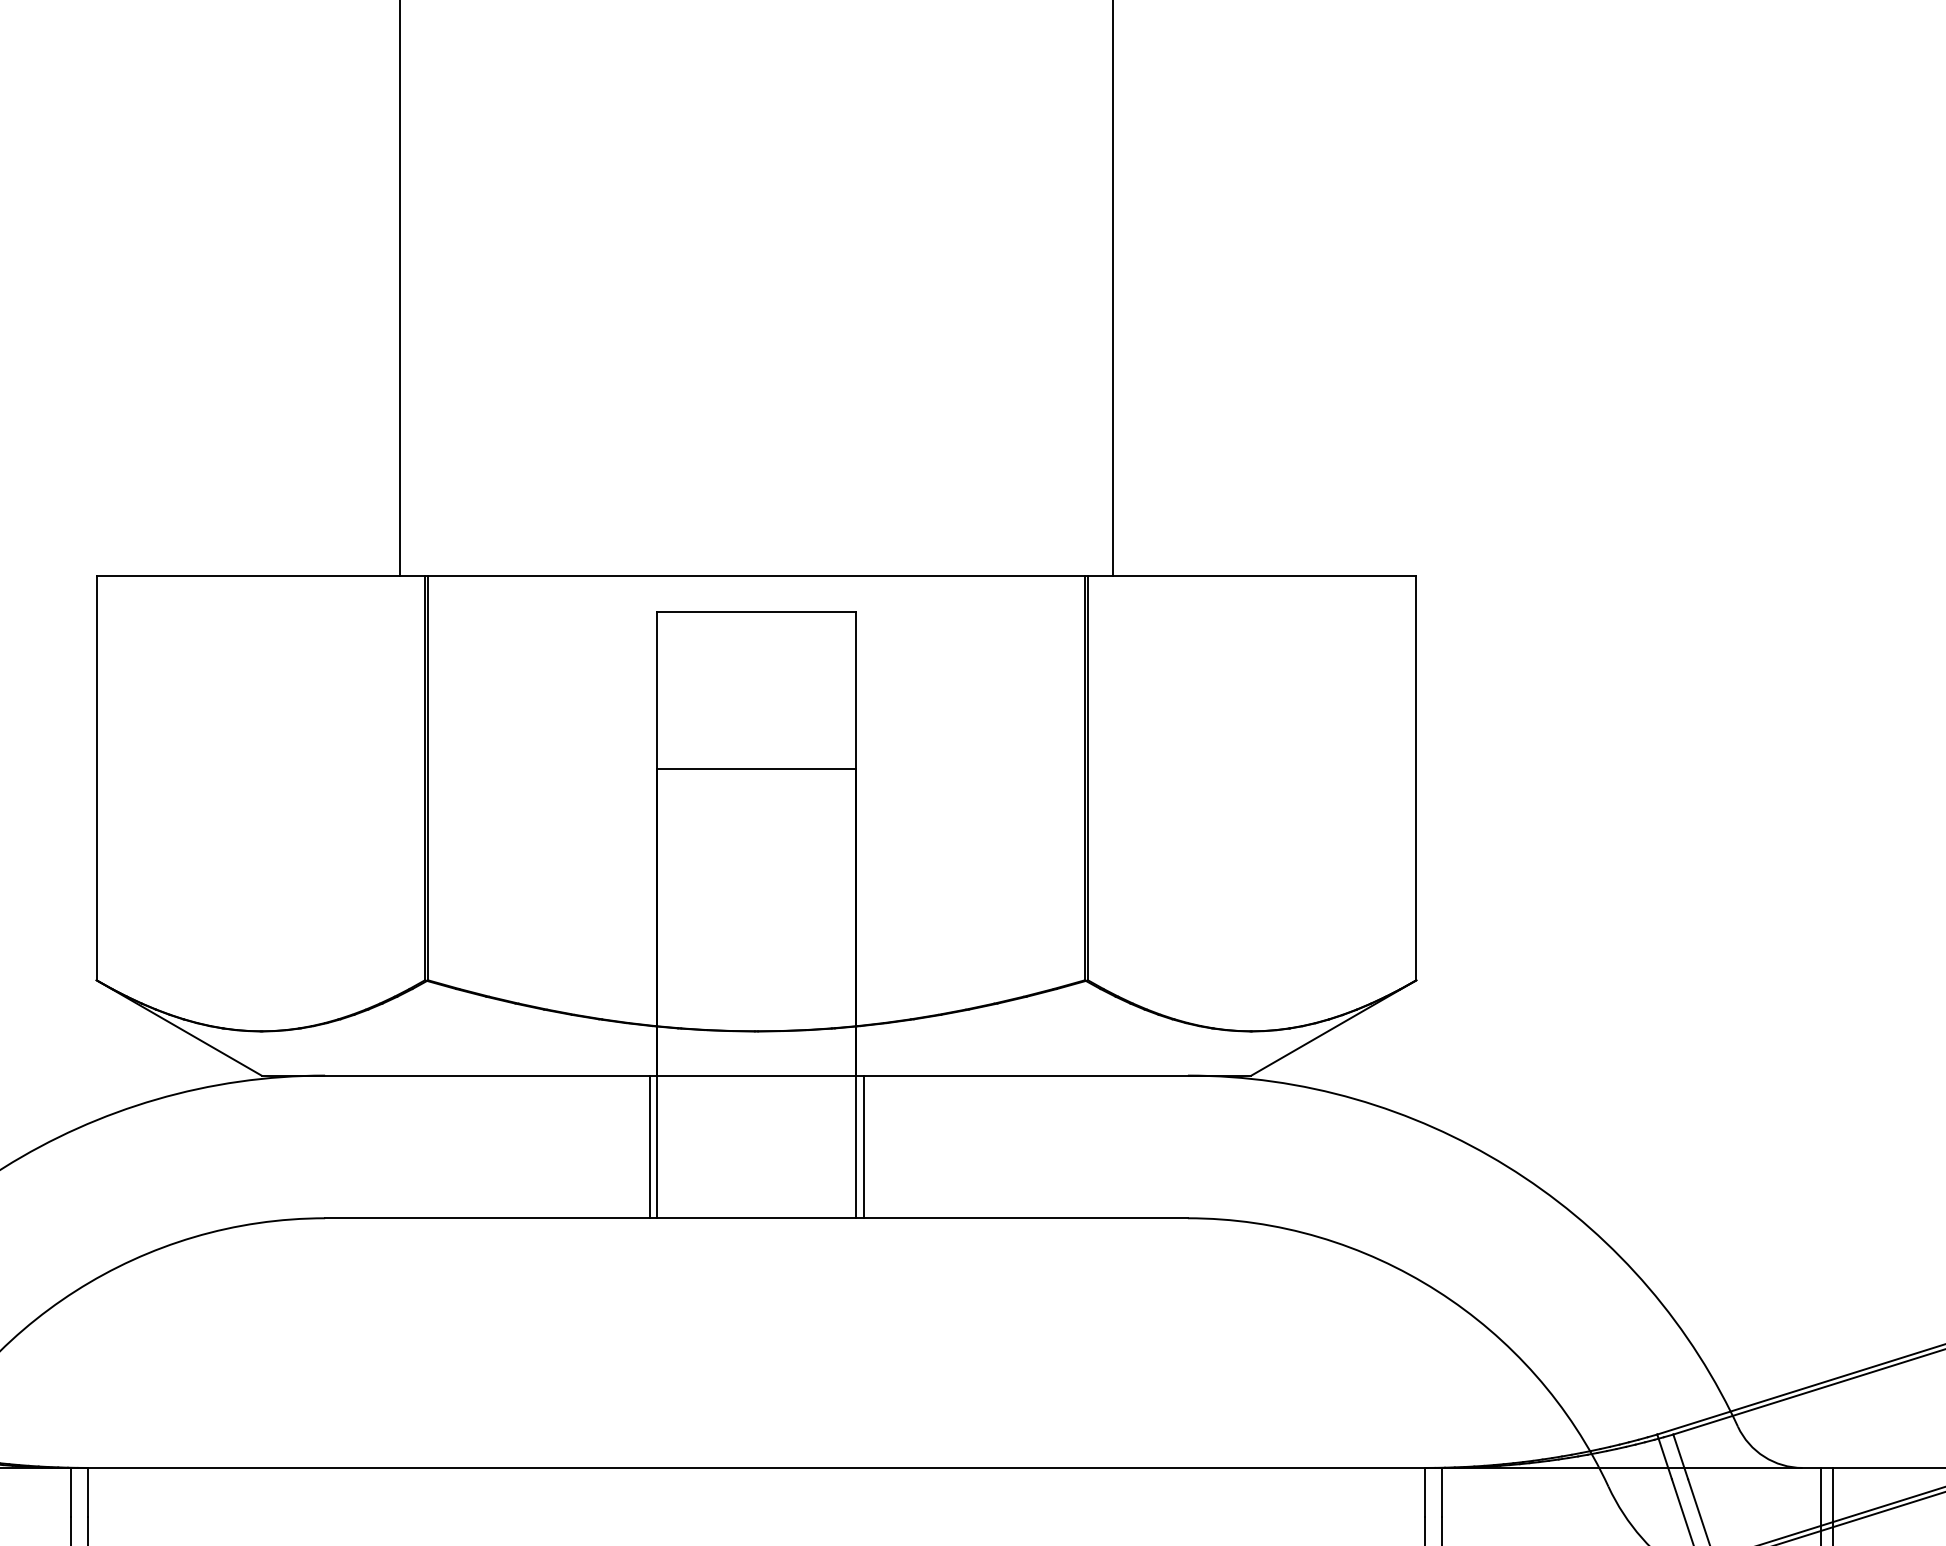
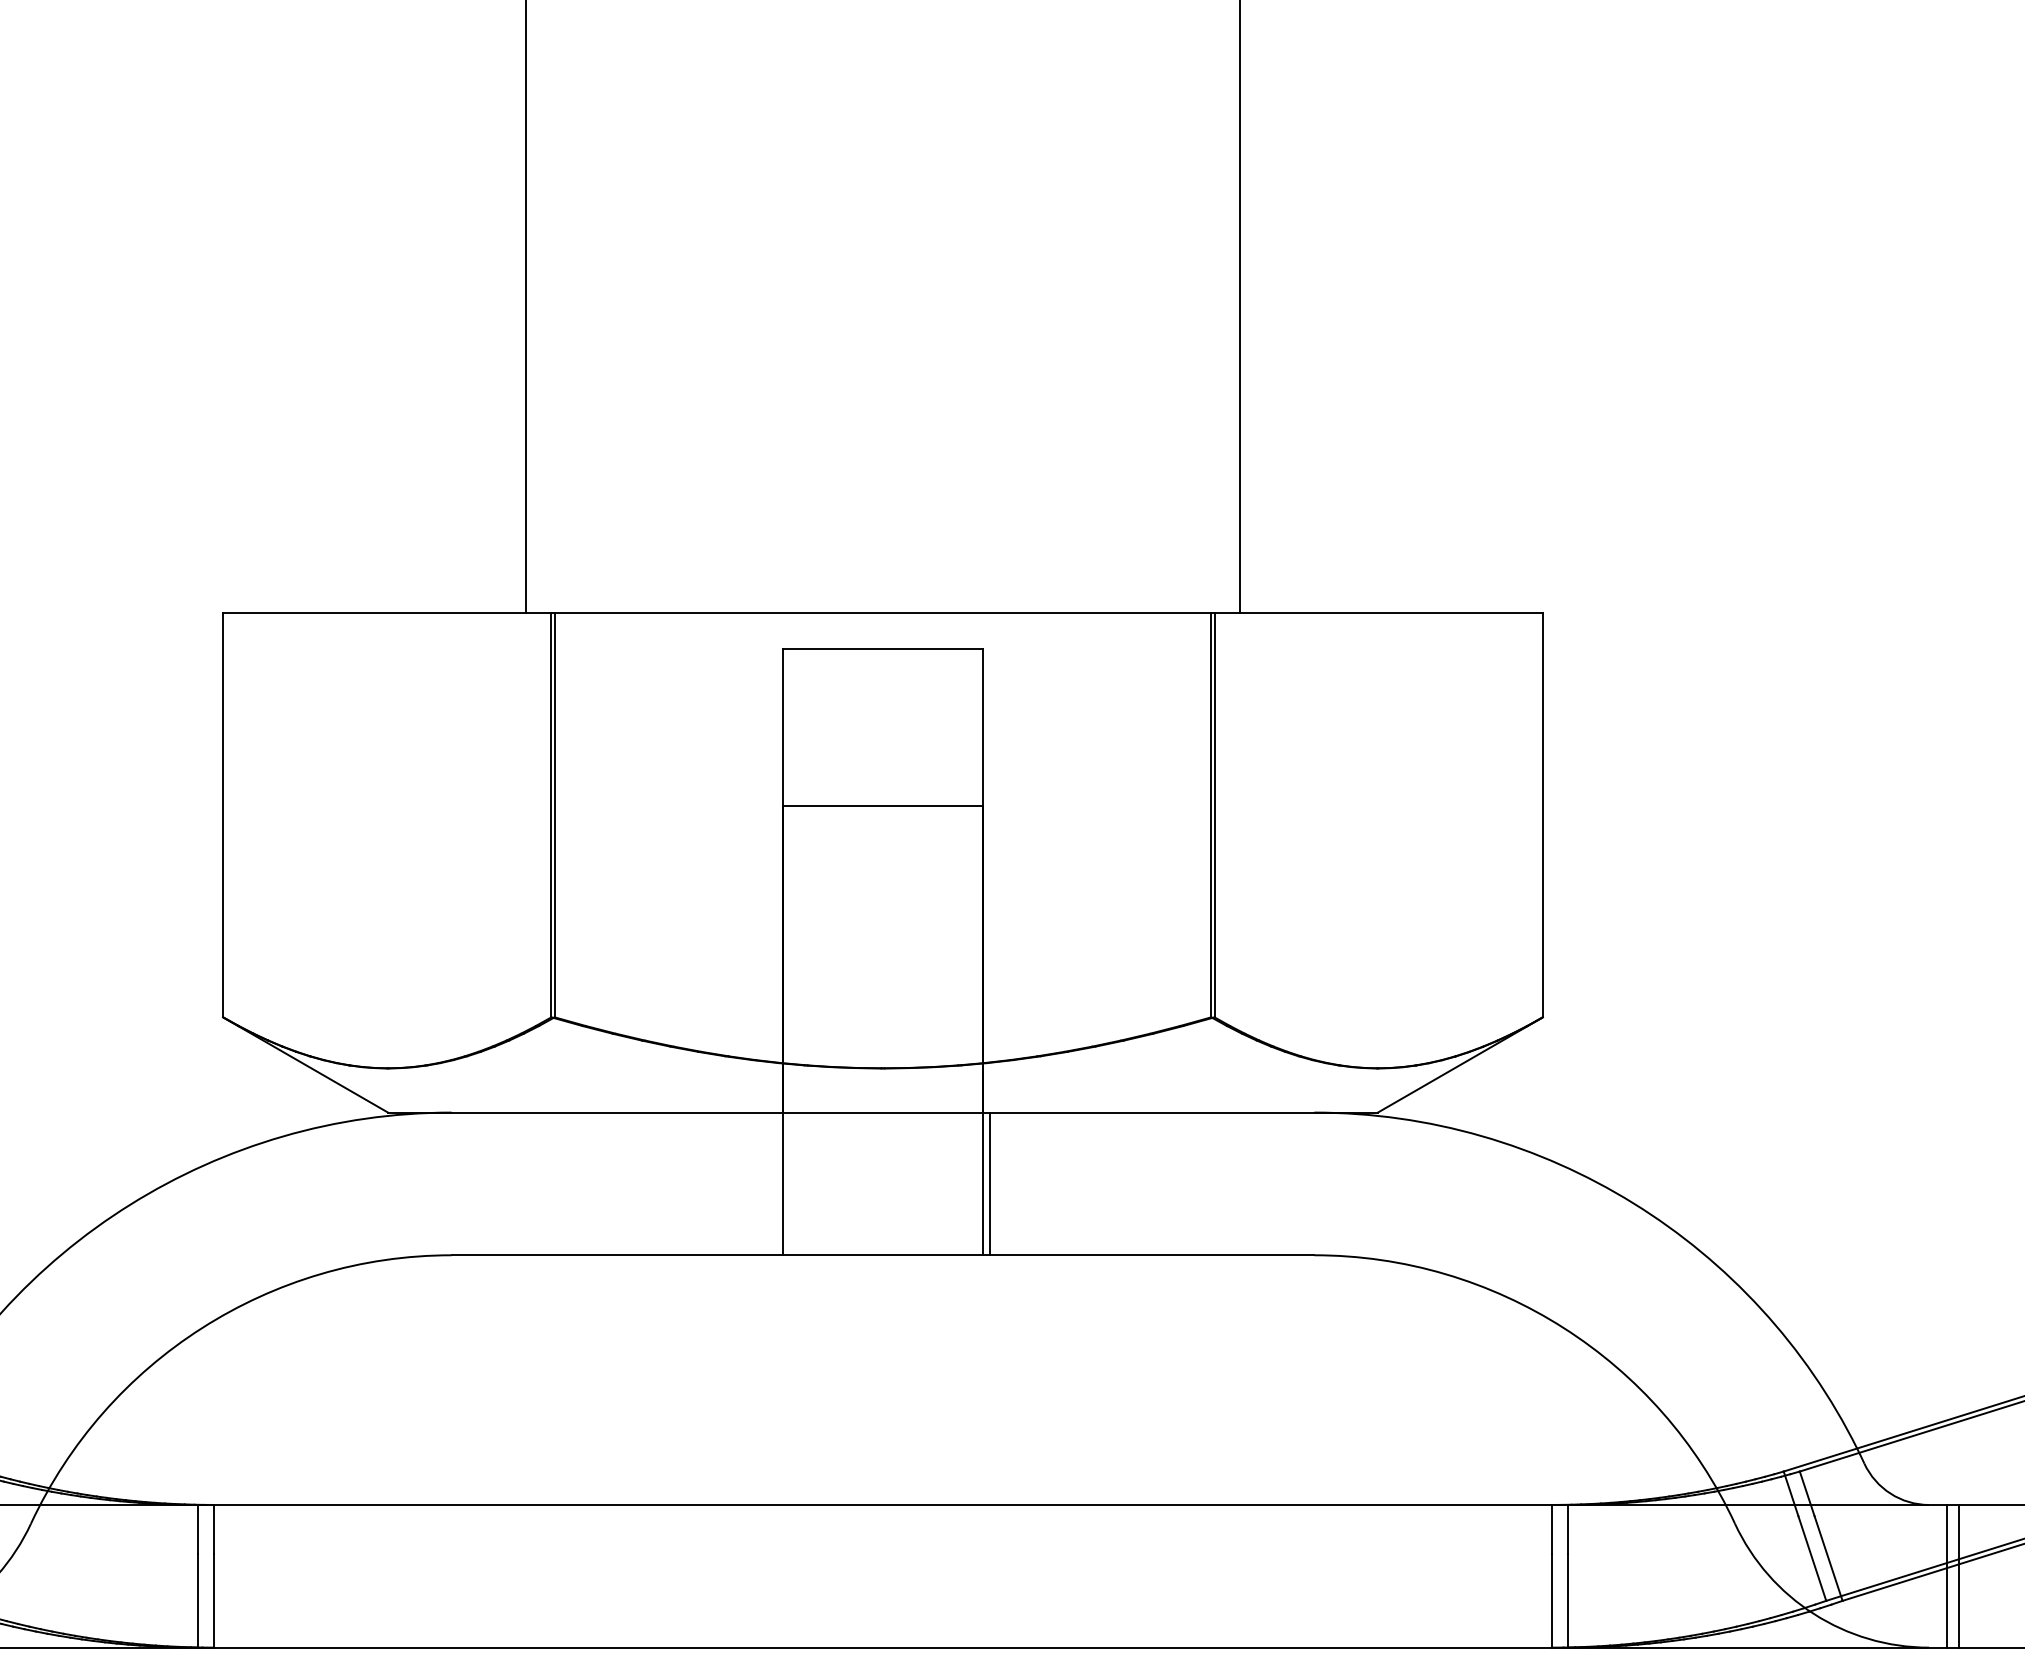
line: (649, 1146) -> (775, 1183), removed

